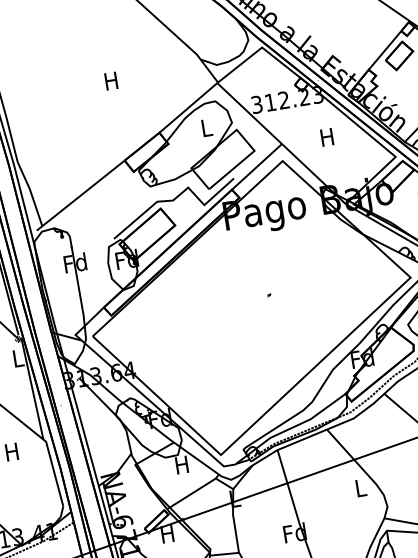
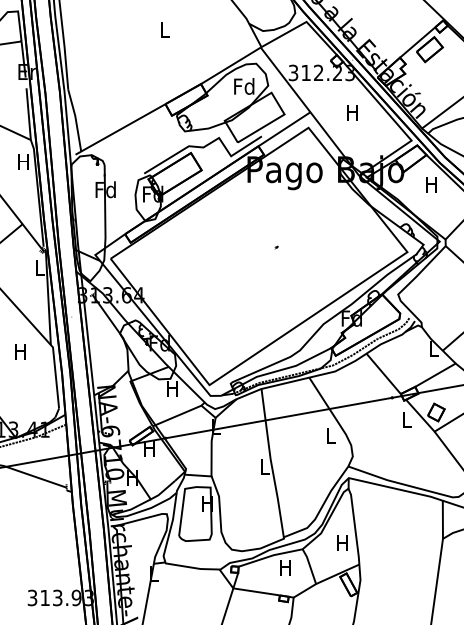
text: (111, 80) -> (165, 29), H -> L
text: (206, 127) -> (244, 86), L -> Fd
text: (295, 532) -> (265, 466), Fd -> L

